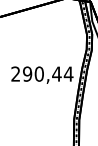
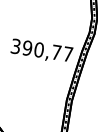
text: (42, 73) -> (42, 49), 290,44 -> 390,77

